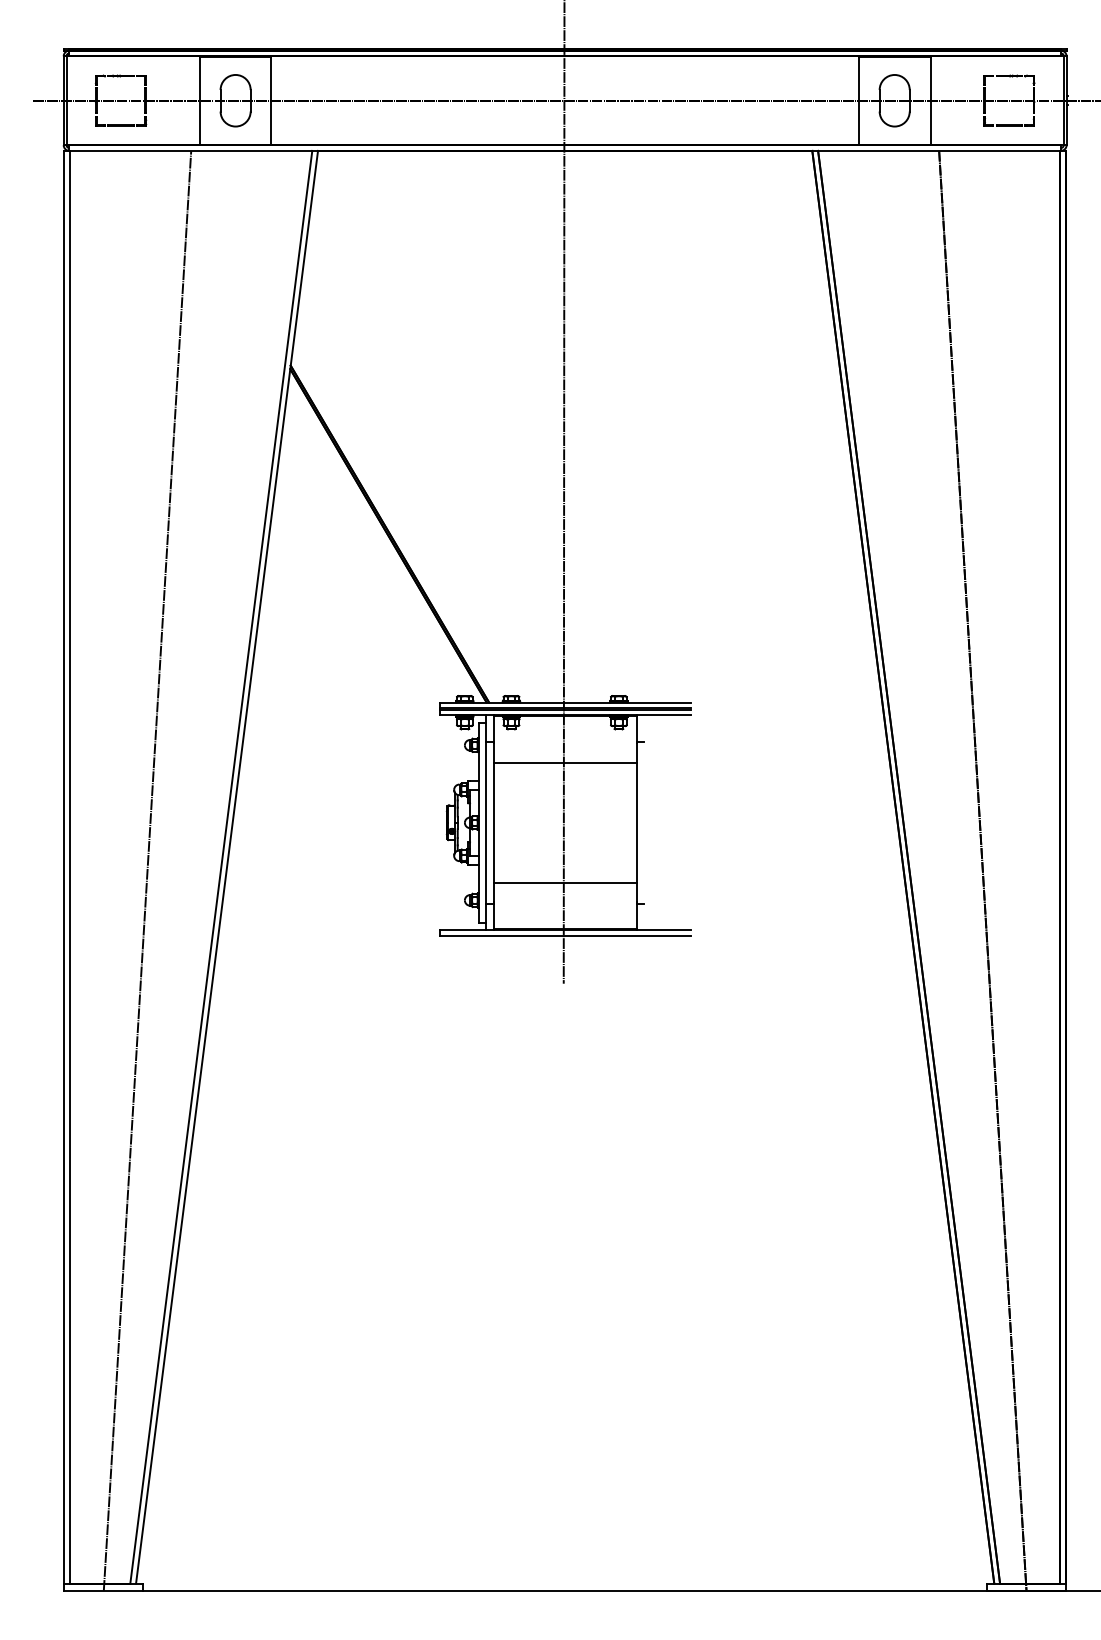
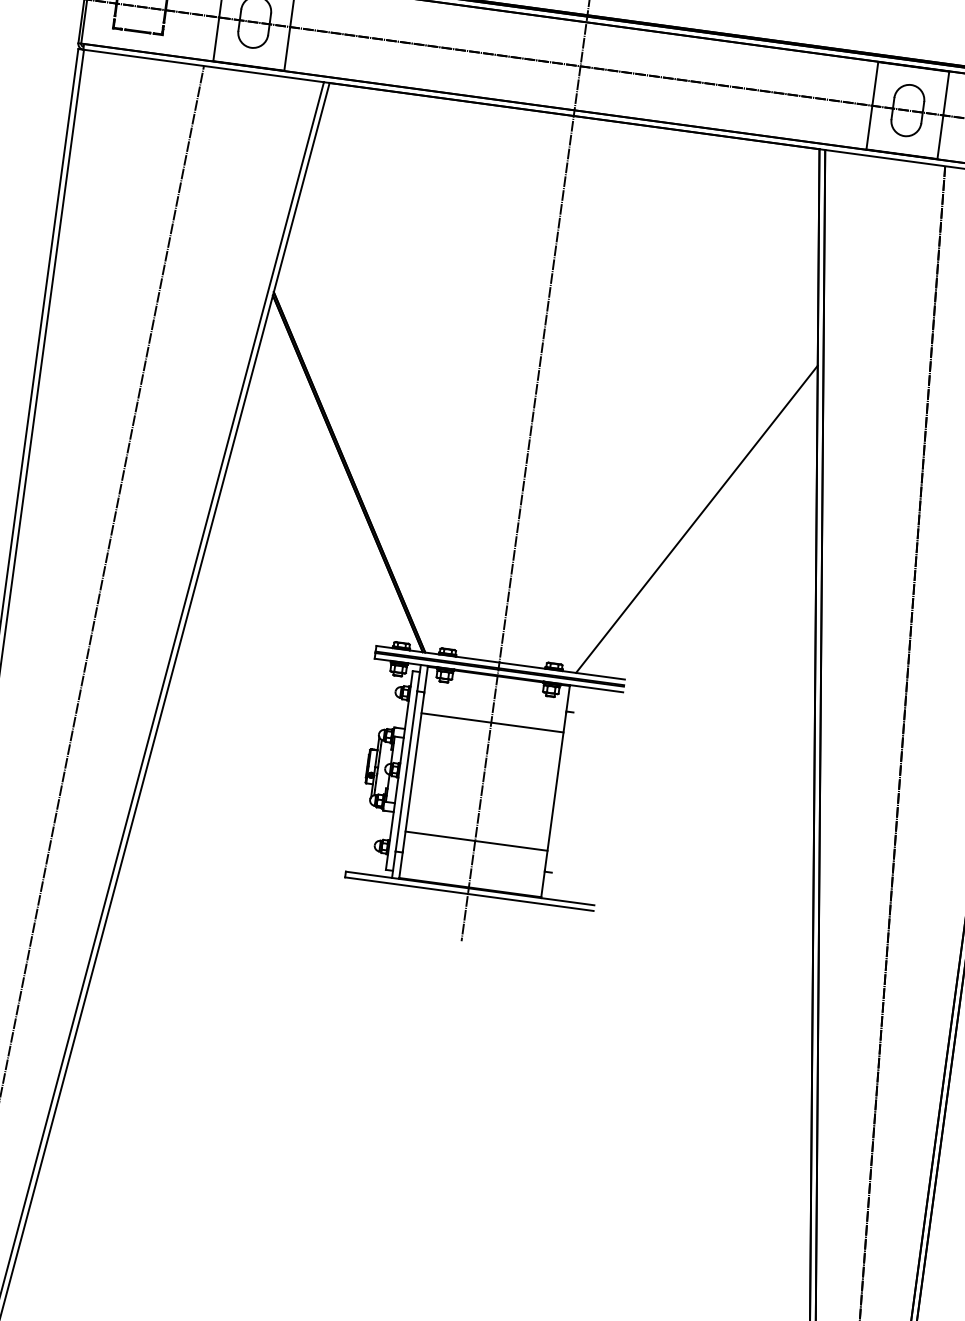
line: (740, 533) -> (697, 518), added

